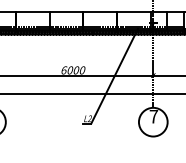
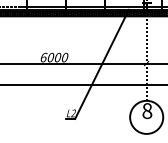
text: (153, 116) -> (146, 110), 7 -> 8

